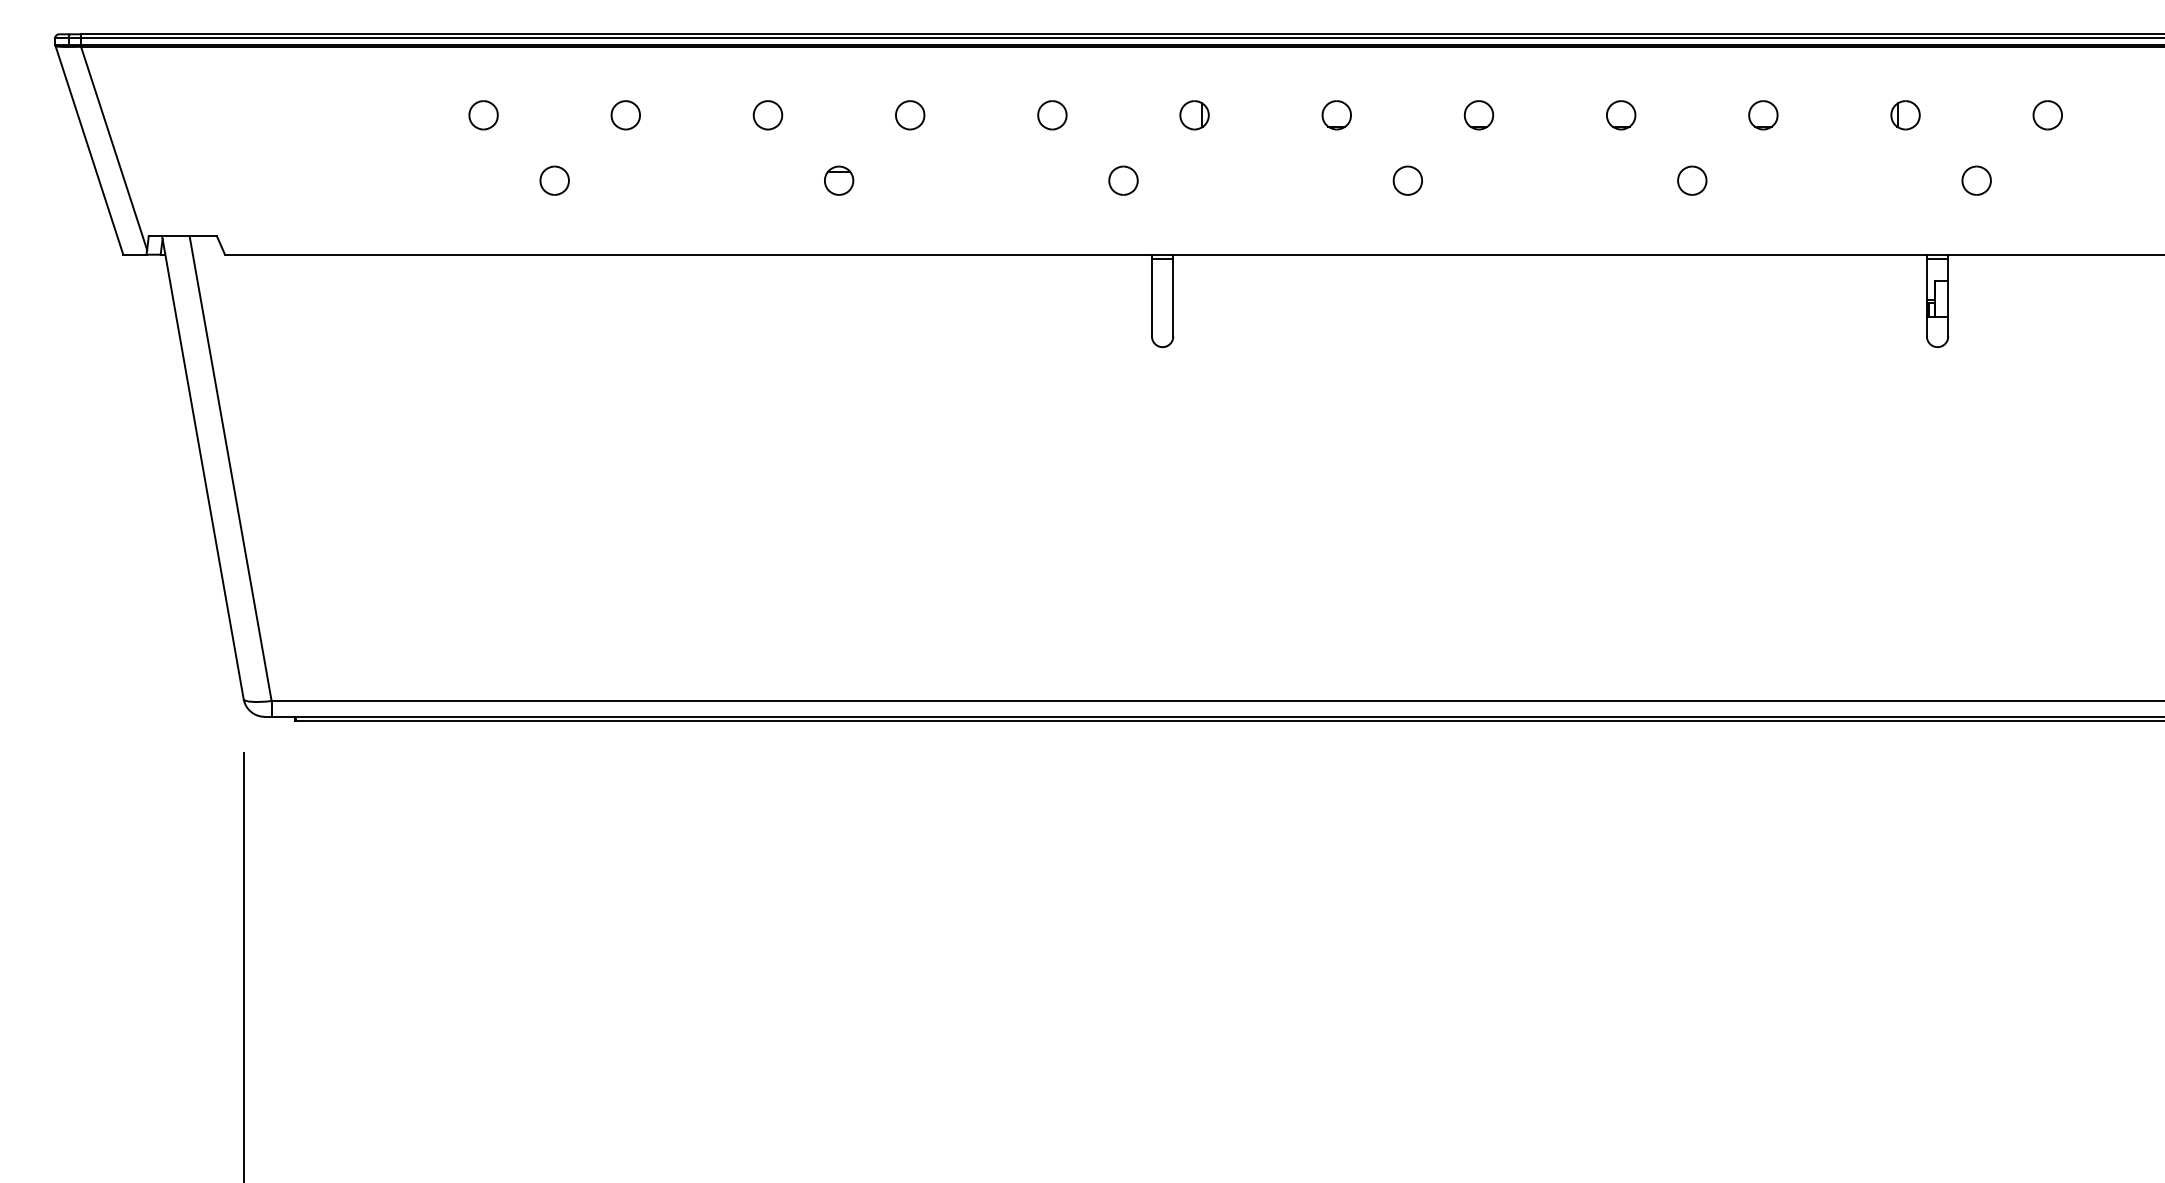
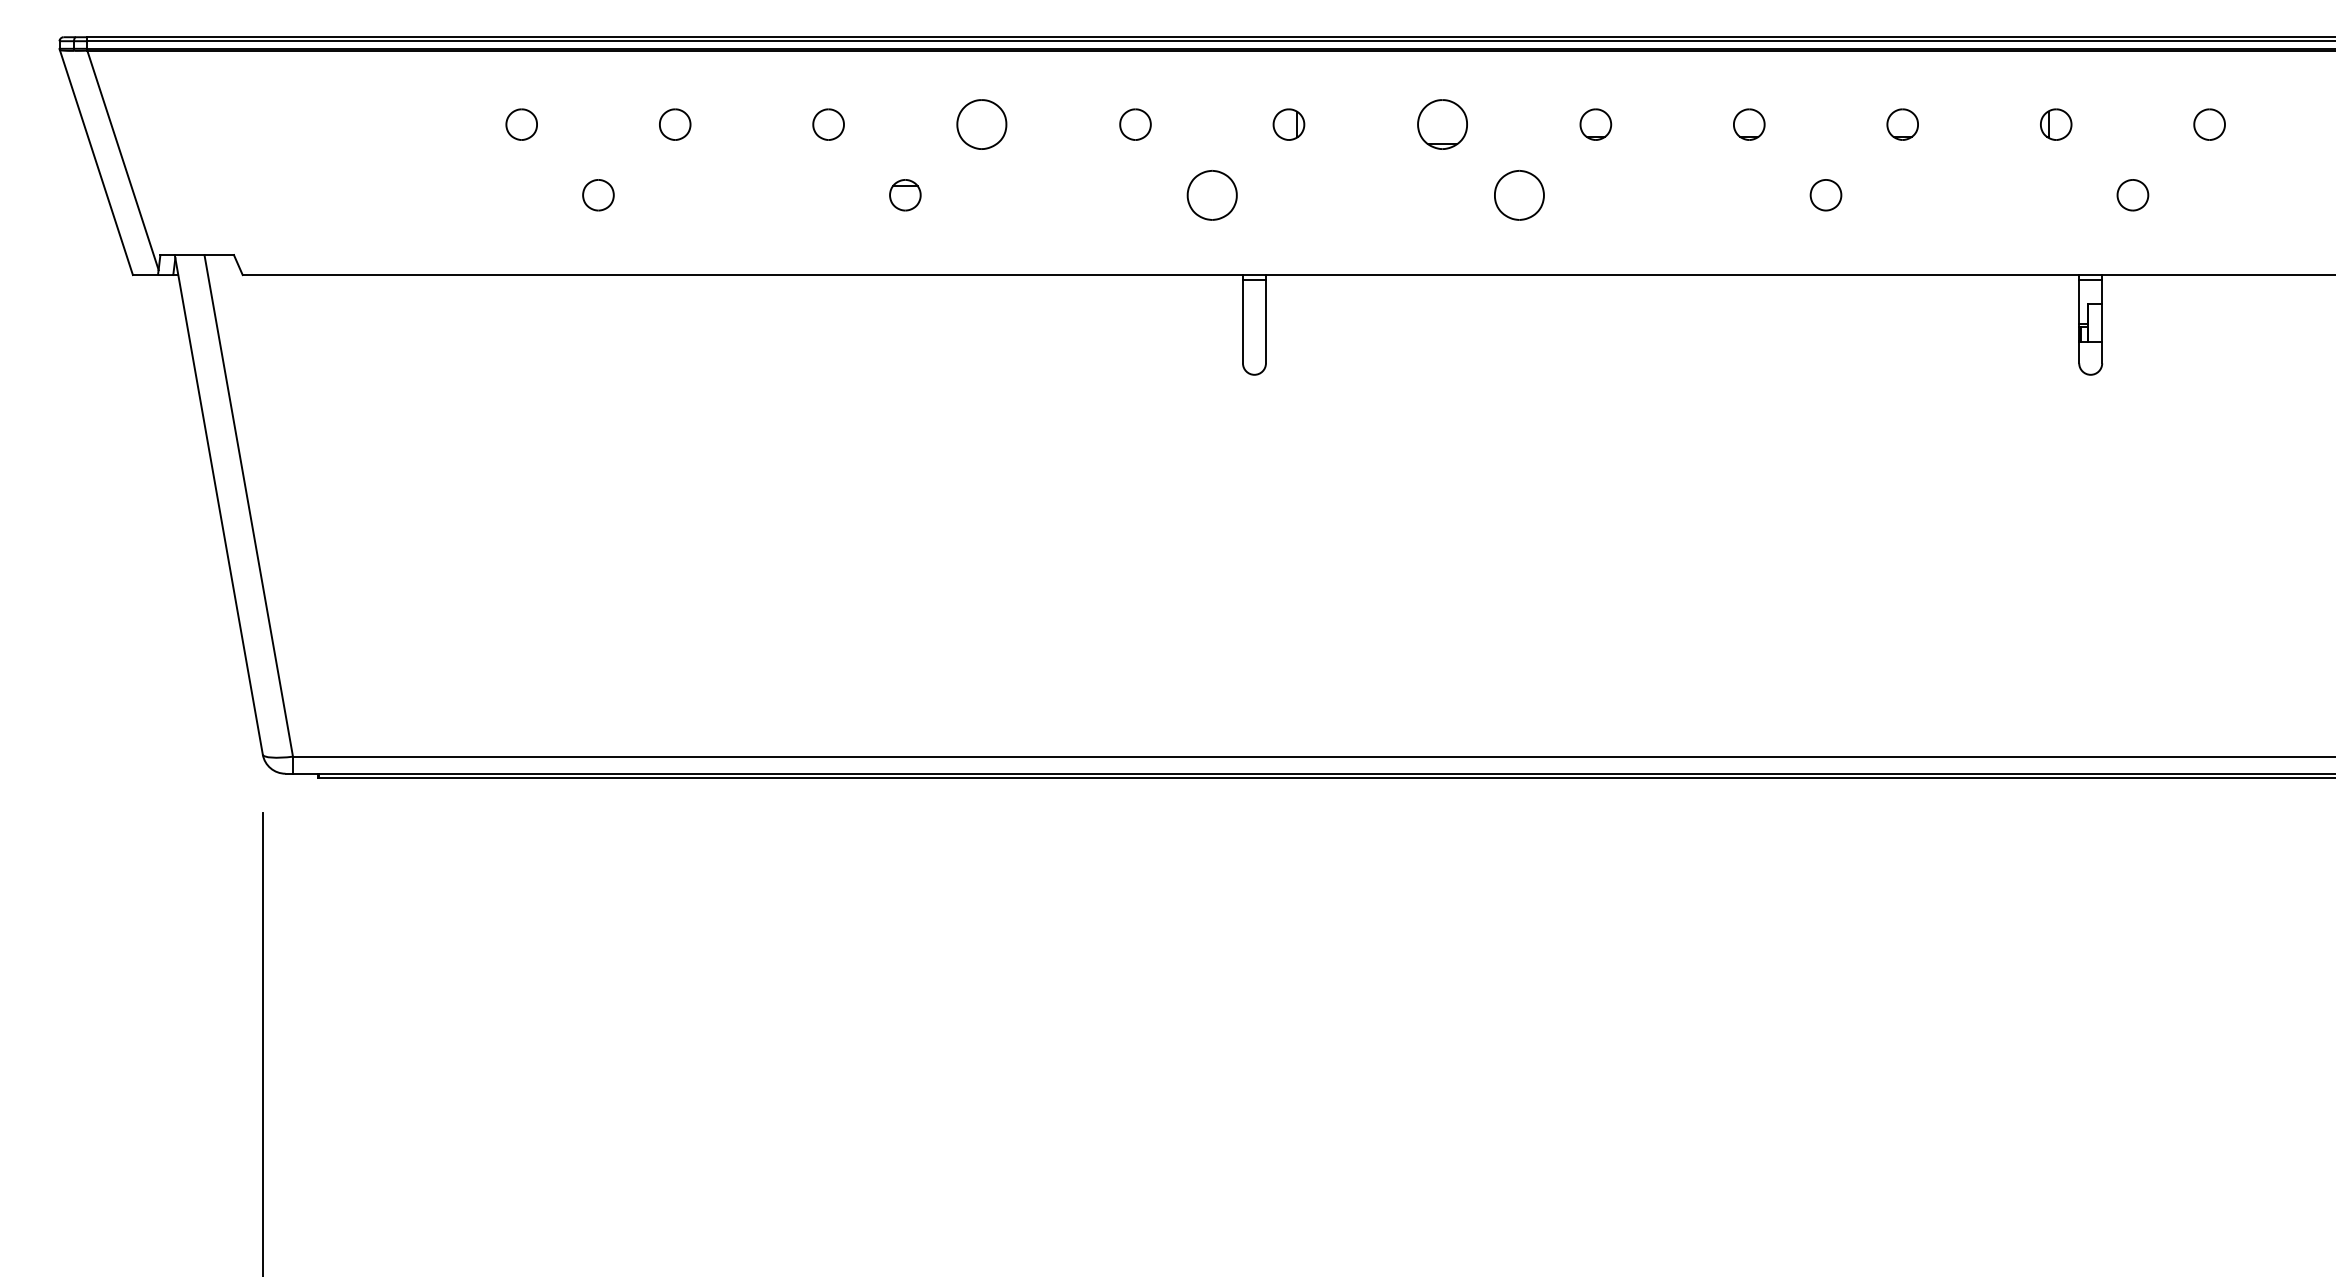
part: (910, 115) -> (982, 124), size x1.6
part: (1336, 115) -> (1442, 124), size x1.6
part: (1123, 180) -> (1212, 194), size x1.6
part: (1407, 180) -> (1518, 194), size x1.6

